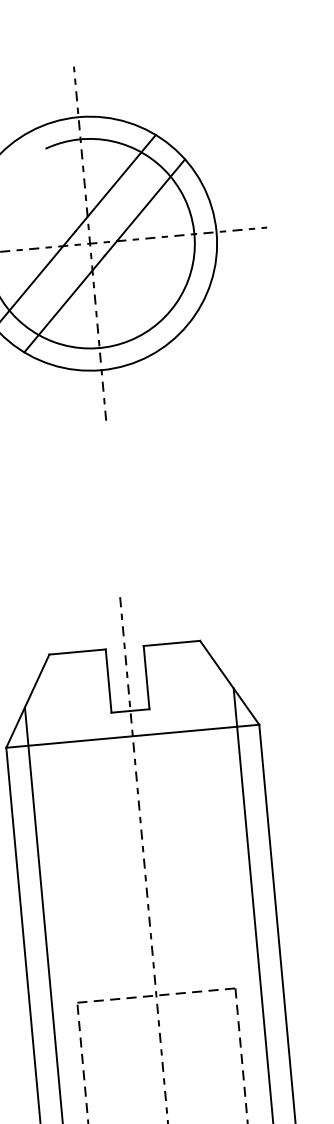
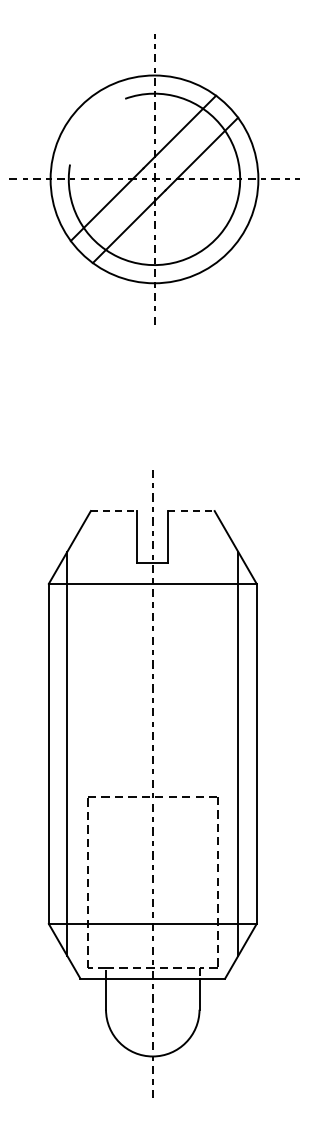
line: (173, 643) -> (192, 511), solid -> dashed
line: (78, 652) -> (114, 511), solid -> dashed

